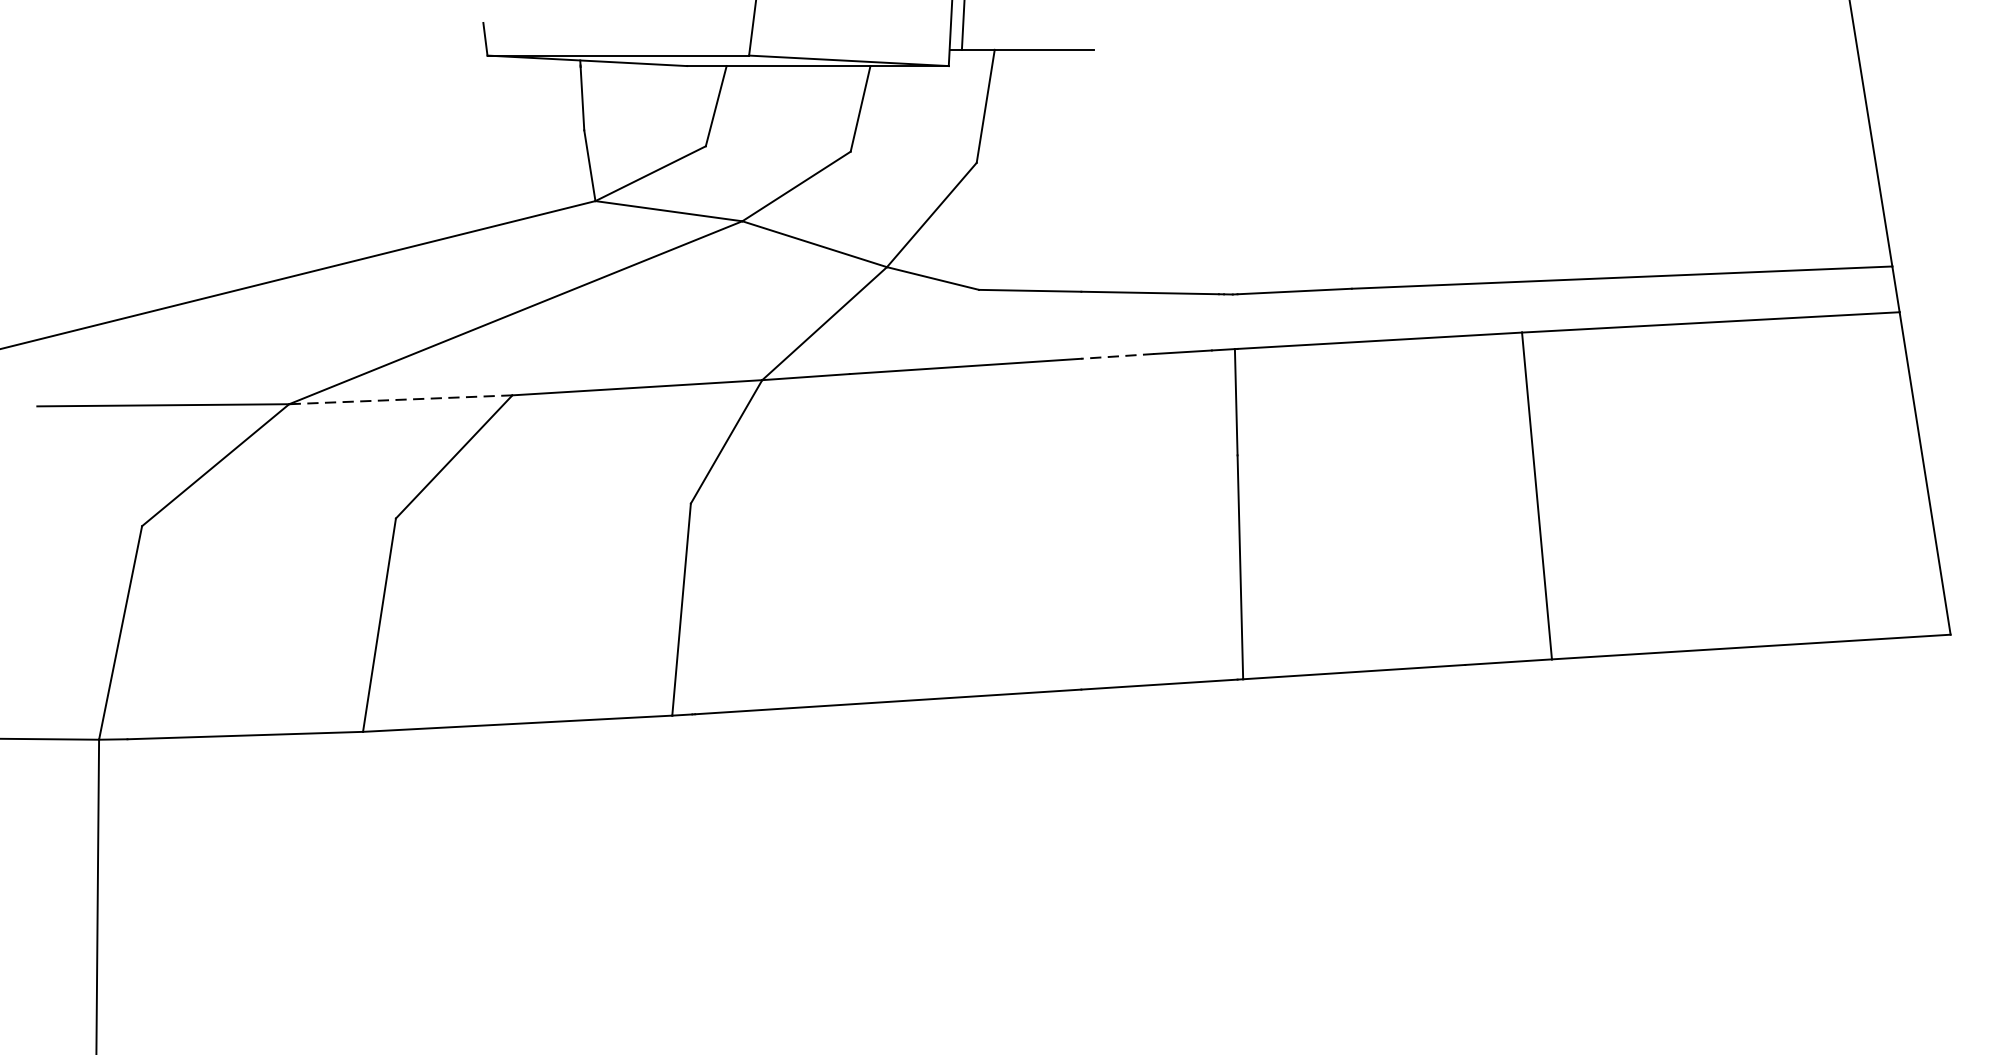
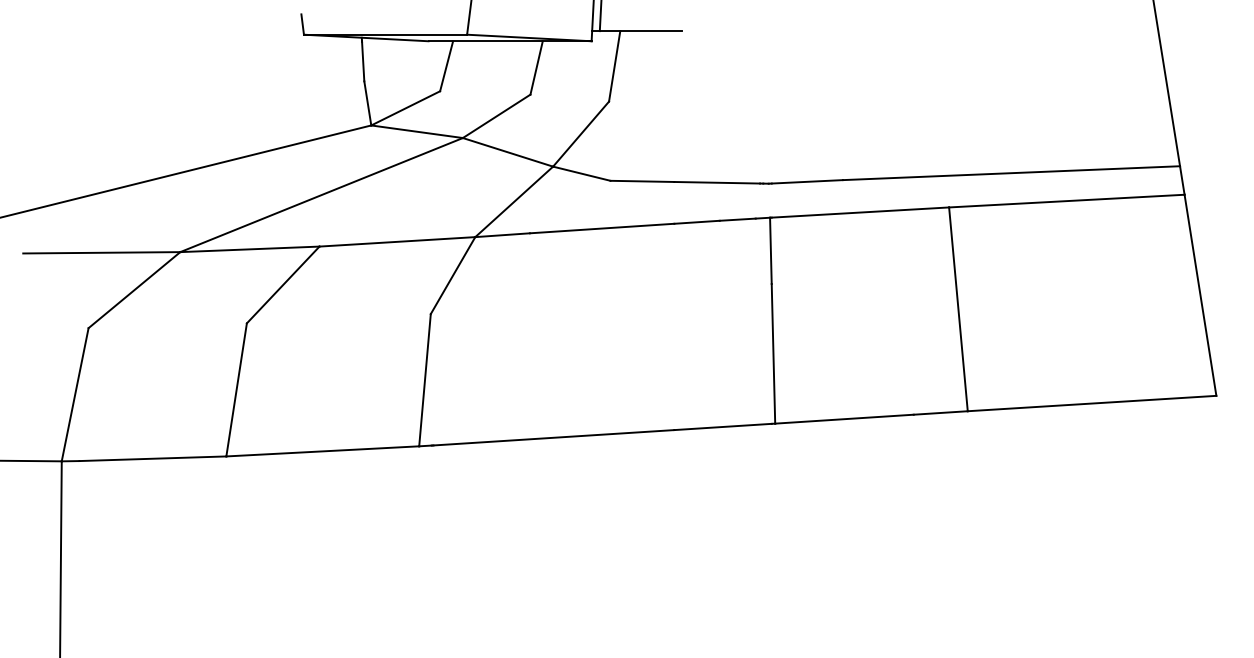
line: (1118, 356) -> (697, 222), dashed -> solid
line: (400, 400) -> (249, 249), dashed -> solid

